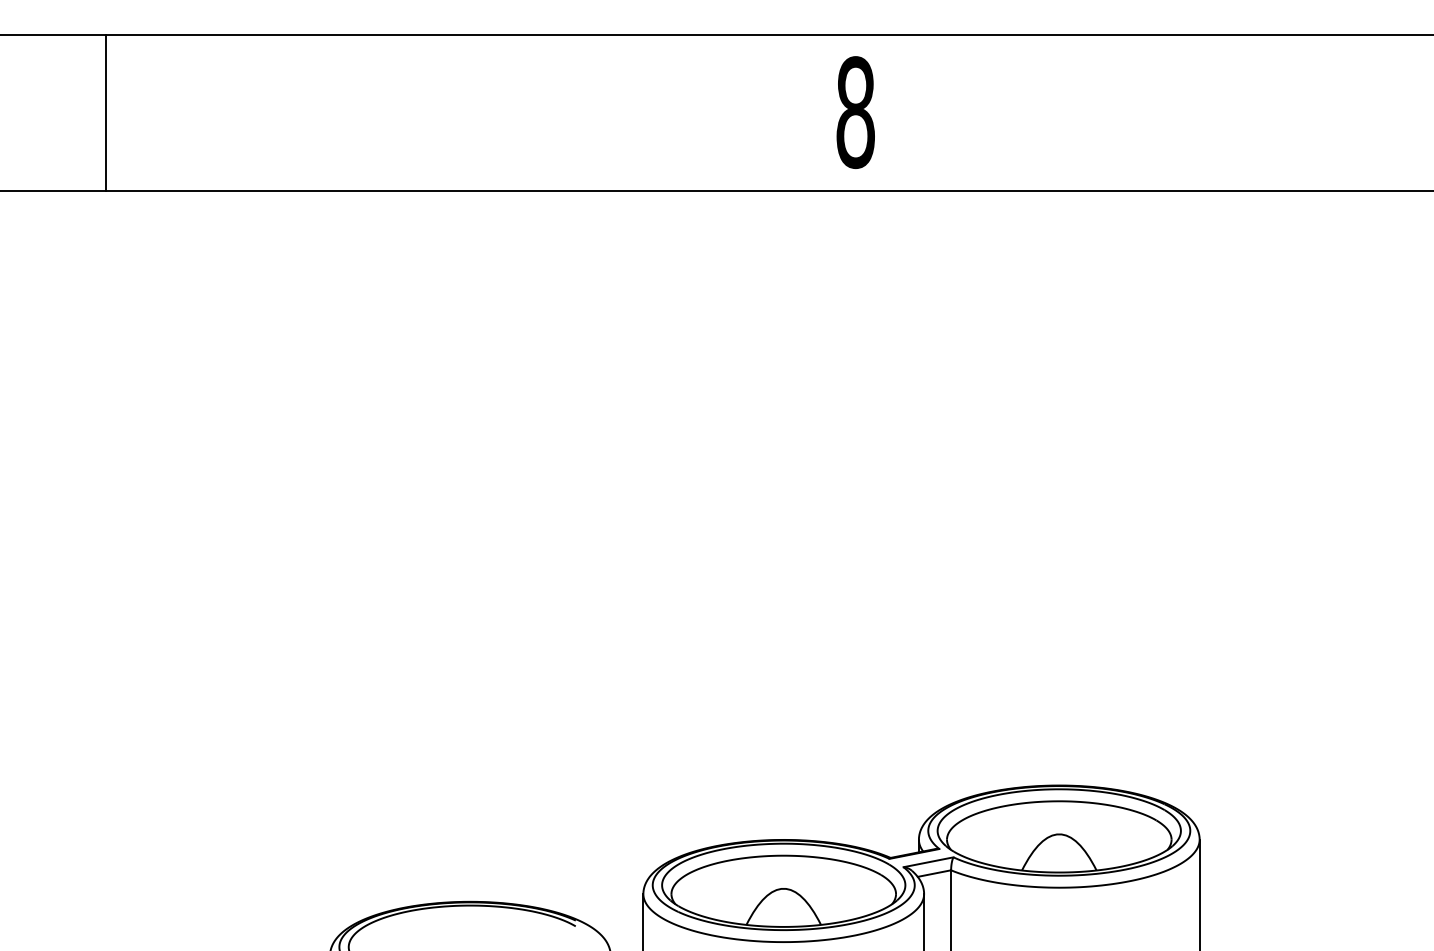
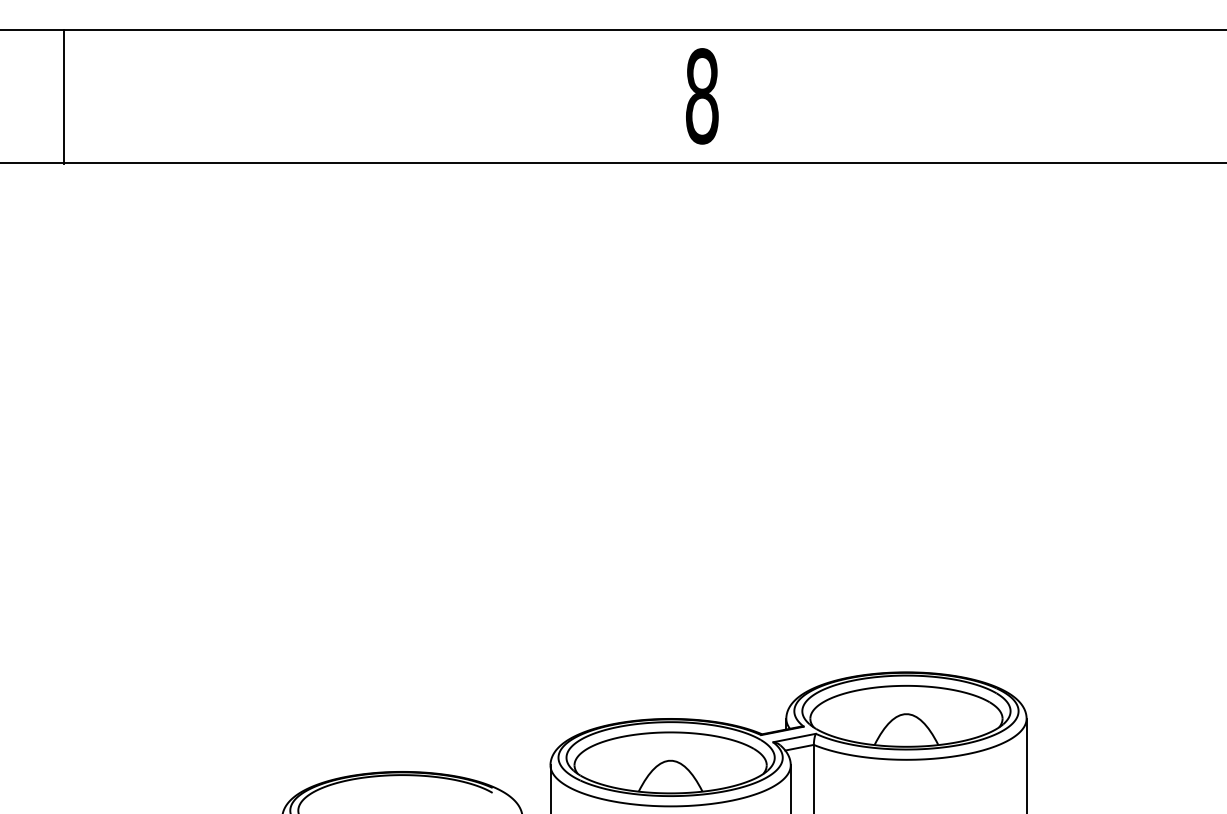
text: (855, 112) -> (702, 96), moved
line: (106, 113) -> (64, 97), moved

